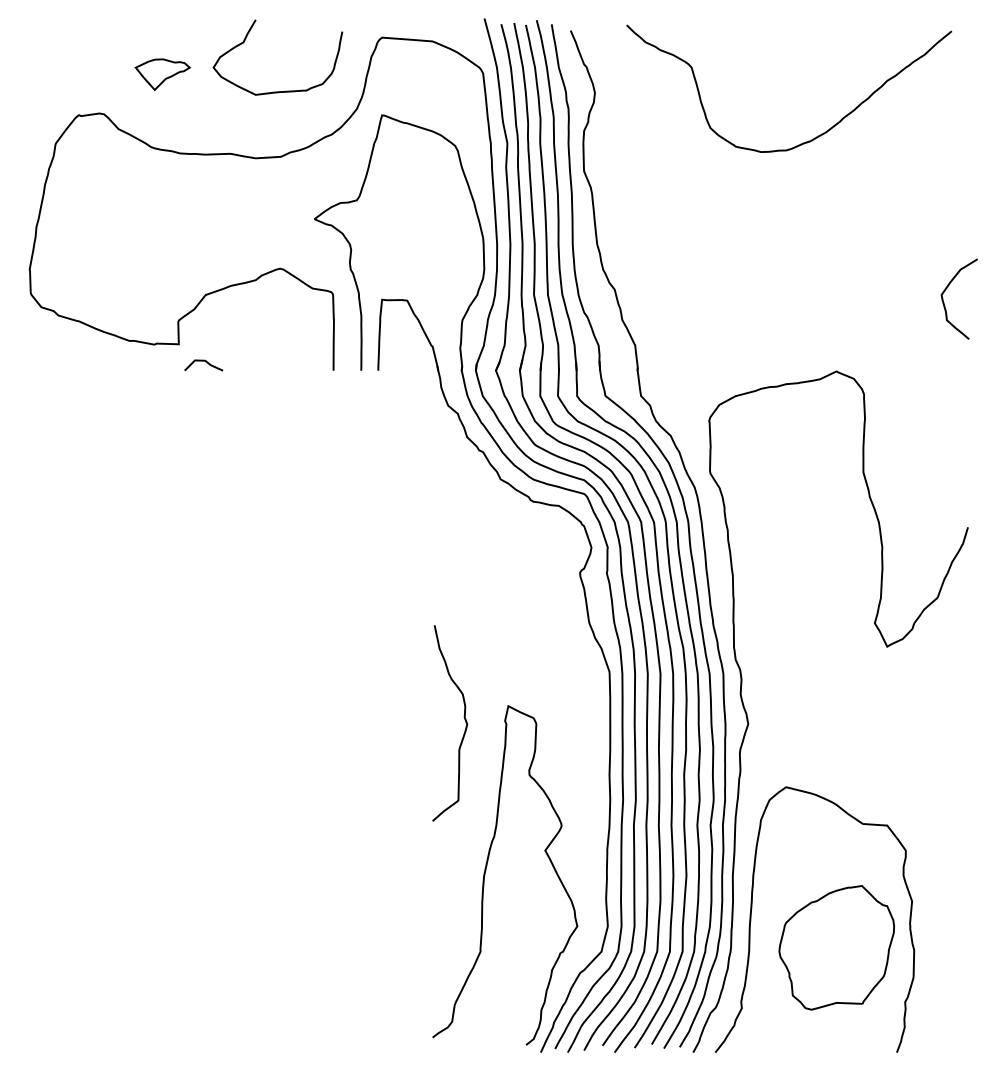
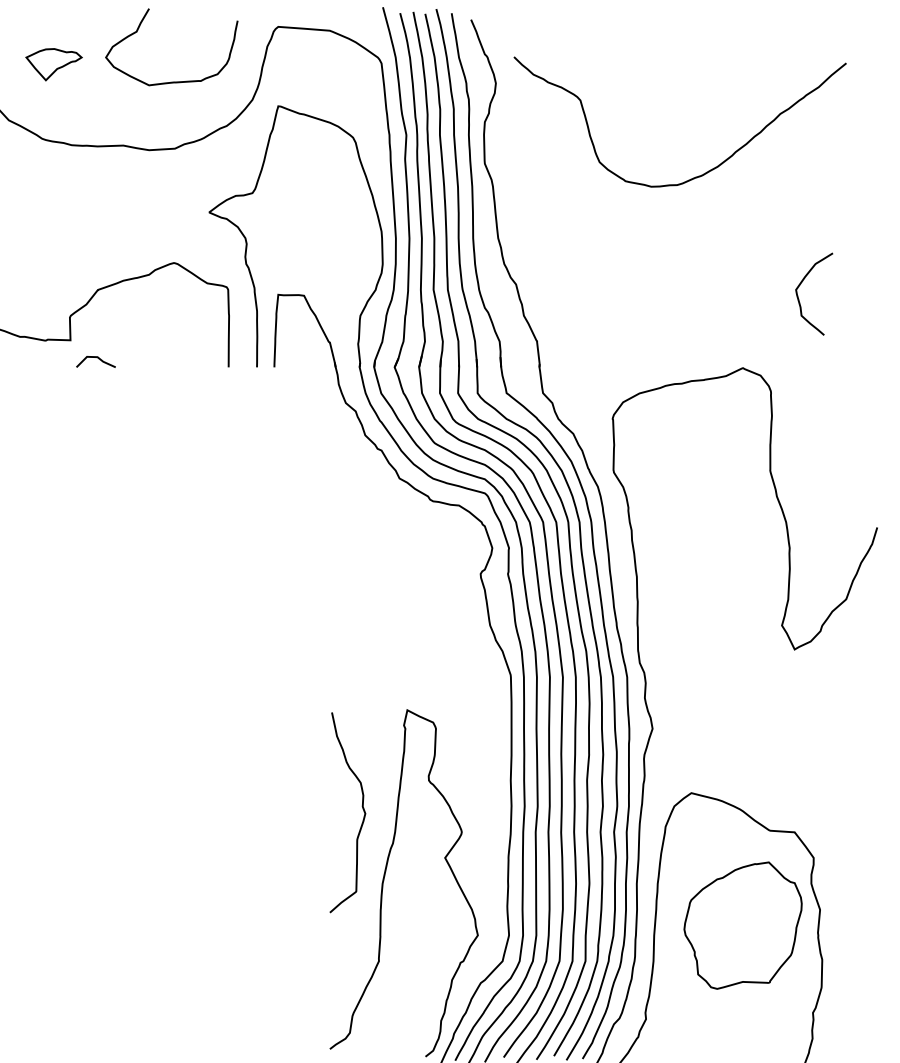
curve: (814, 137) -> (706, 171), moved
curve: (944, 302) -> (799, 297), moved
curve: (463, 717) -> (361, 806), moved
part: (836, 947) -> (742, 925), moved

